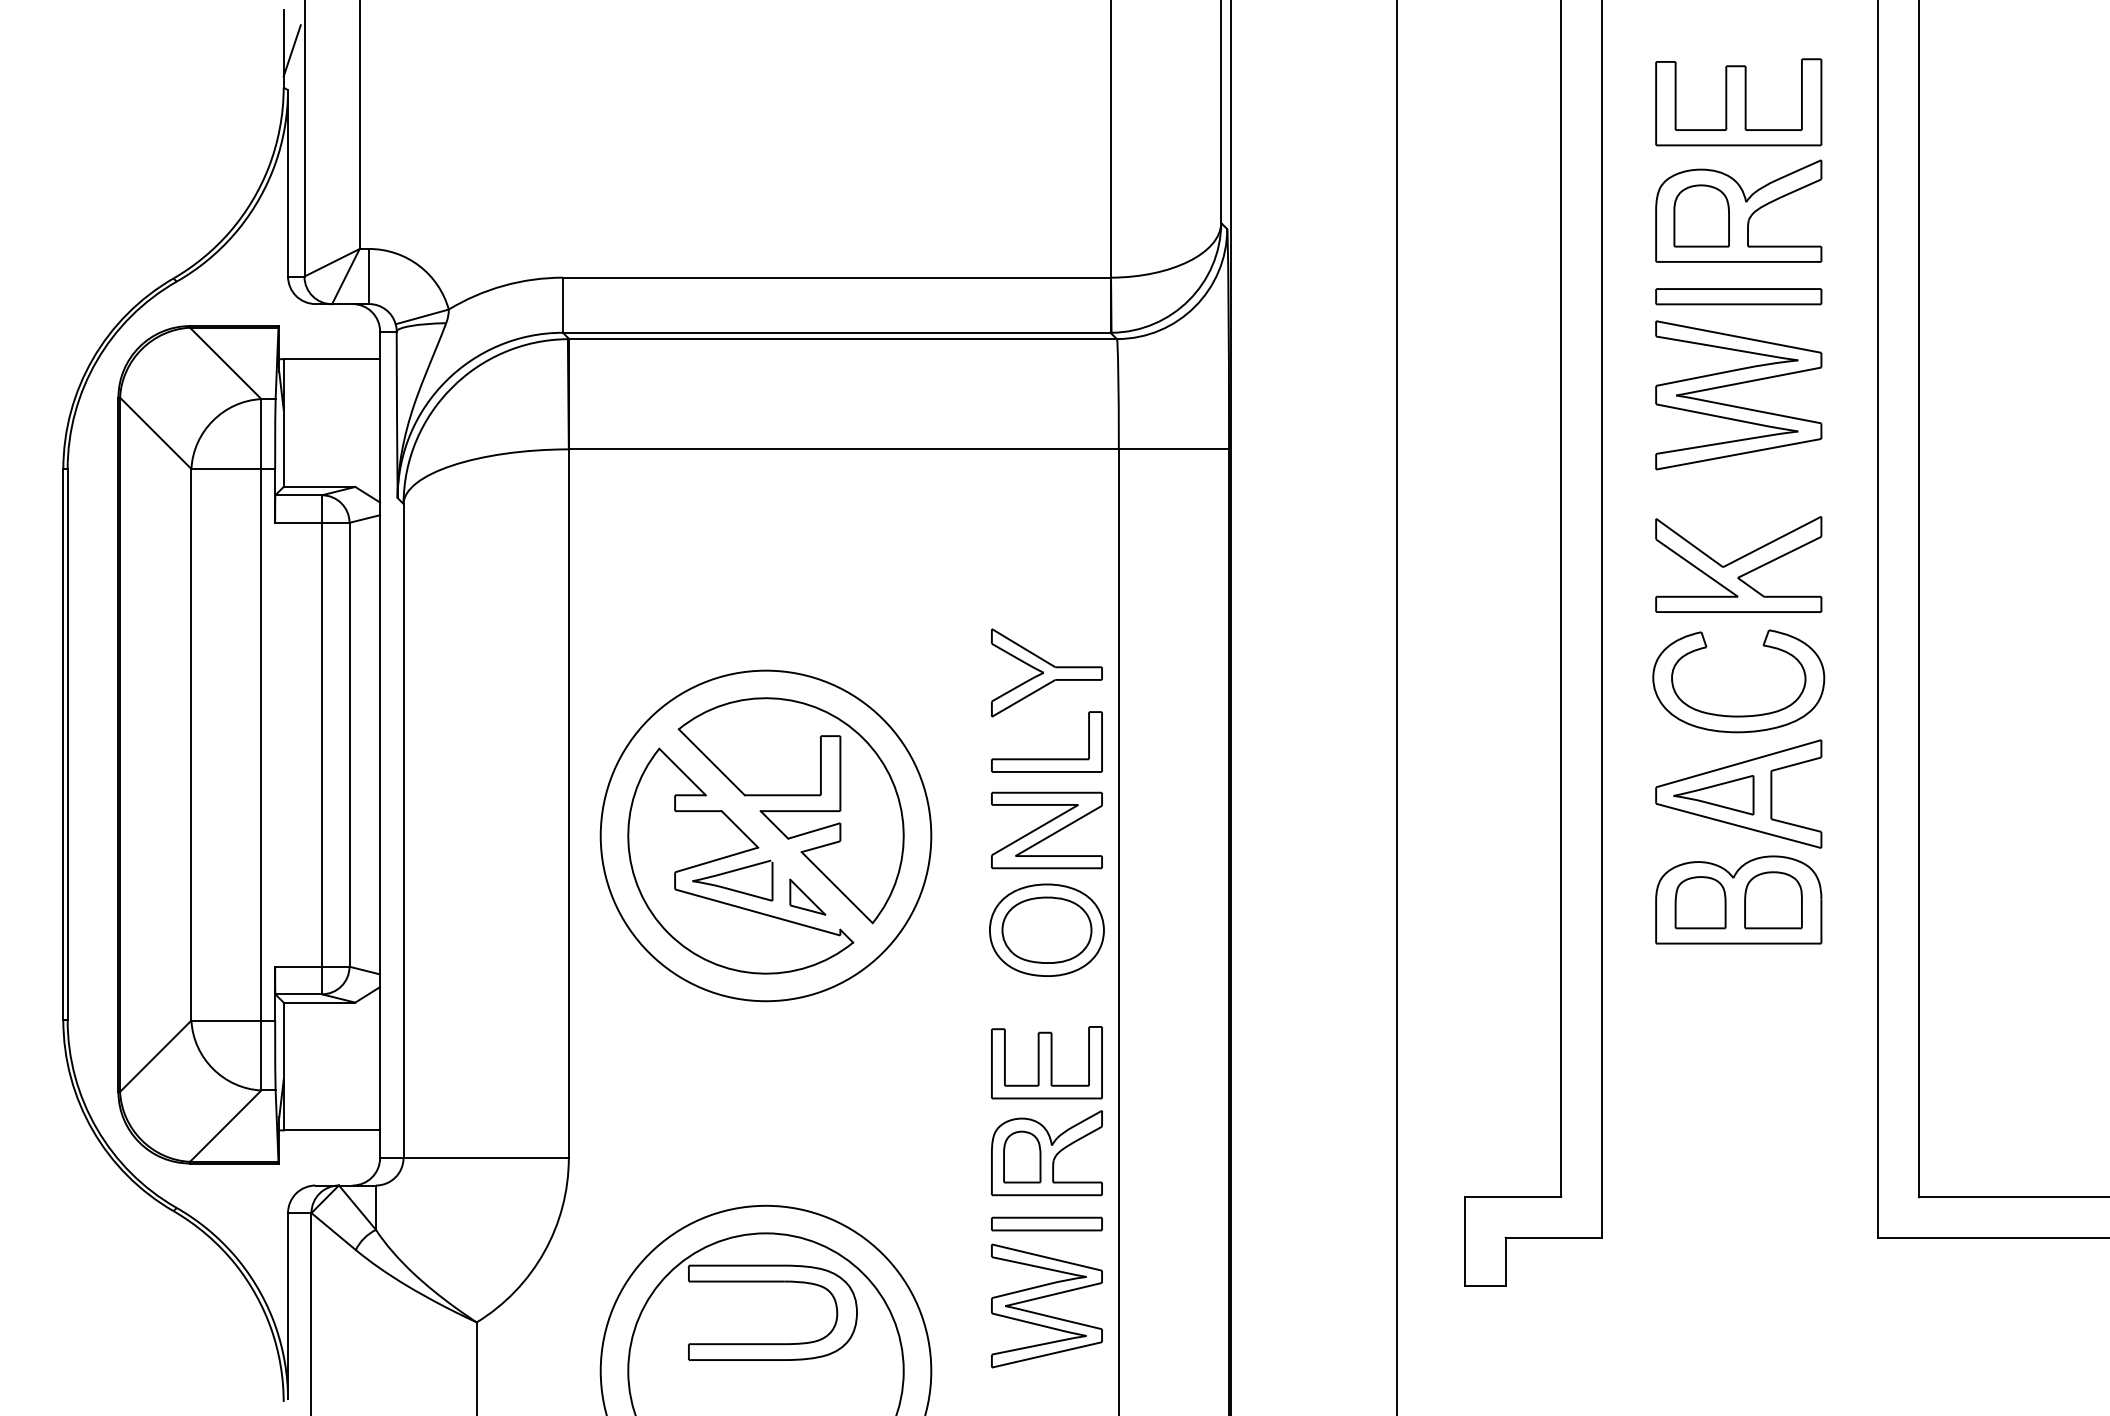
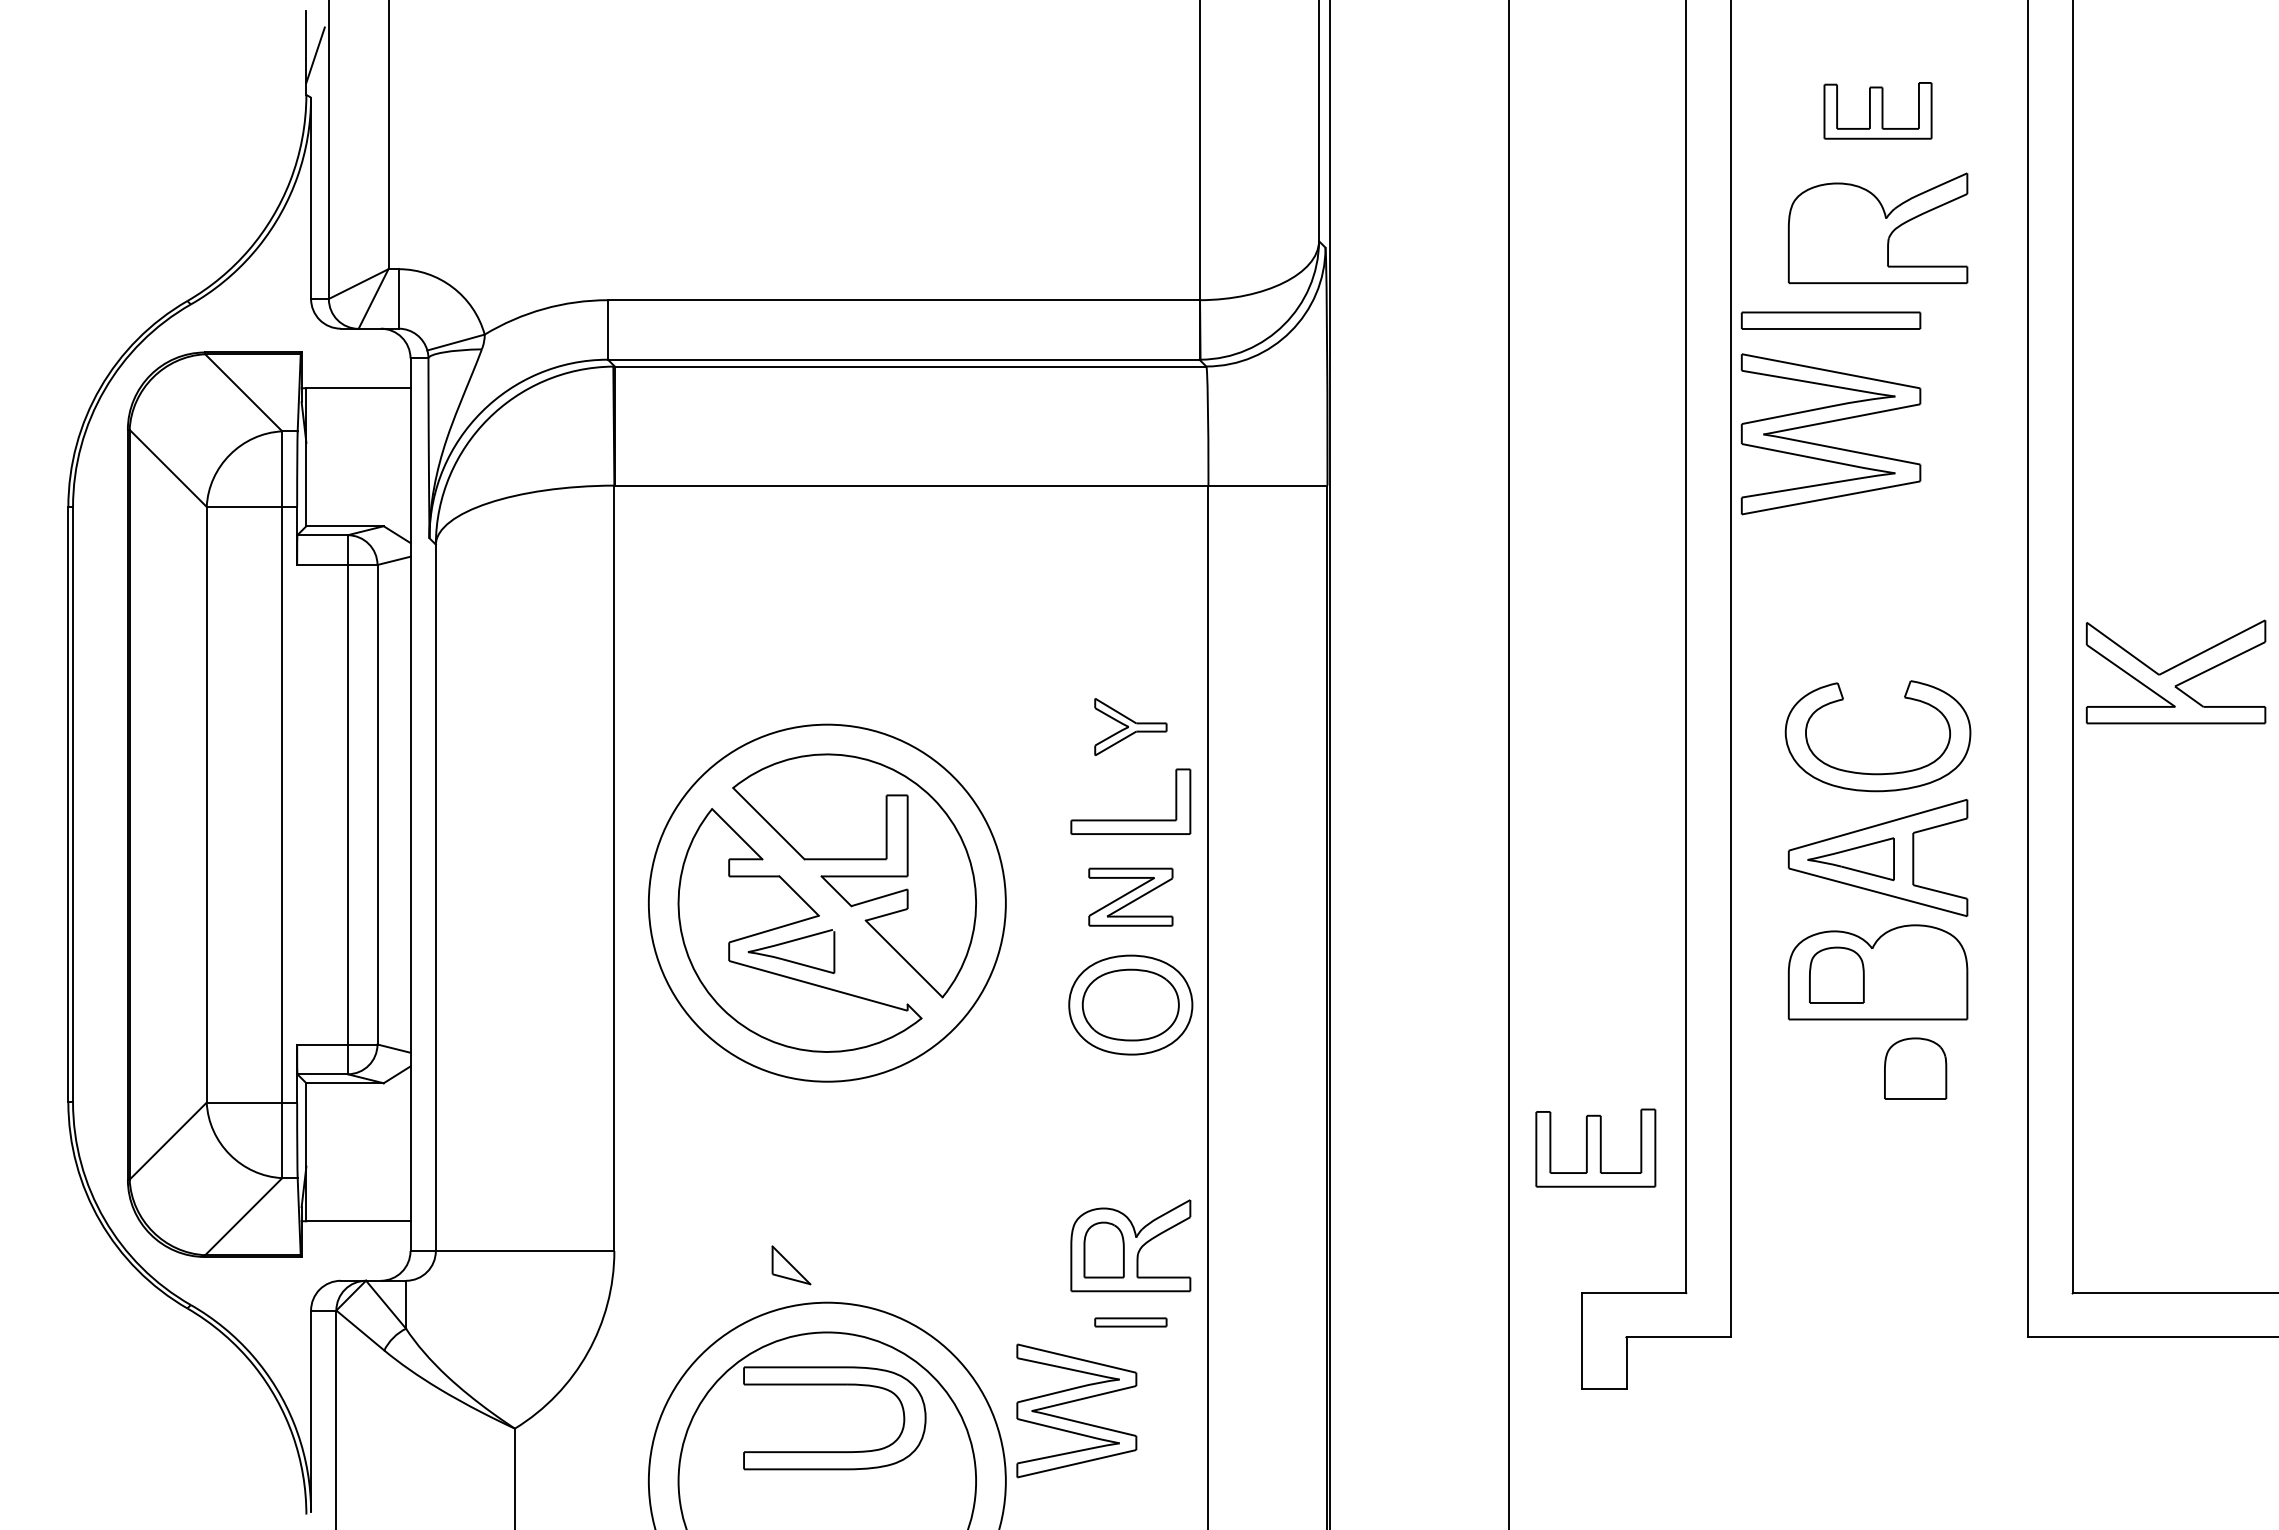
part: (1738, 102) -> (1877, 110), size x0.6
part: (1701, 215) -> (1837, 233), removed
part: (1738, 296) -> (1830, 320), moved
part: (1736, 405) -> (1828, 445), moved
part: (1738, 564) -> (2175, 671), moved
part: (1046, 672) -> (1130, 726), size x0.6
part: (1046, 829) -> (1130, 896), size x0.7
part: (807, 897) -> (791, 1265), moved
part: (1773, 900) -> (1915, 1068), moved
part: (1046, 1062) -> (1595, 1147), moved
part: (1046, 1224) -> (1130, 1322), size x0.6
part: (1042, 1298) -> (1072, 1402), moved

